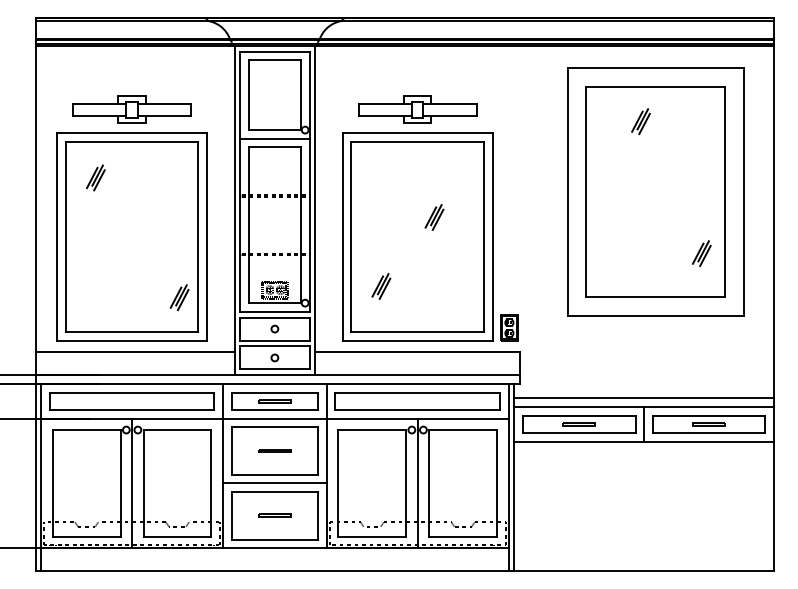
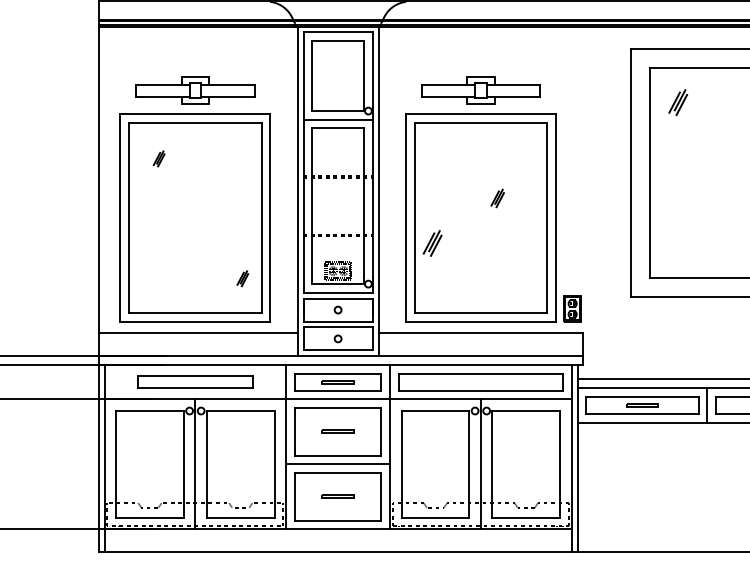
part: (640, 121) -> (677, 102), moved
part: (95, 177) -> (158, 158), size x0.6
part: (434, 217) -> (497, 198), size x0.7
part: (381, 286) -> (432, 243), moved
part: (179, 297) -> (242, 278), size x0.6
part: (131, 401) -> (194, 382), size x0.7

